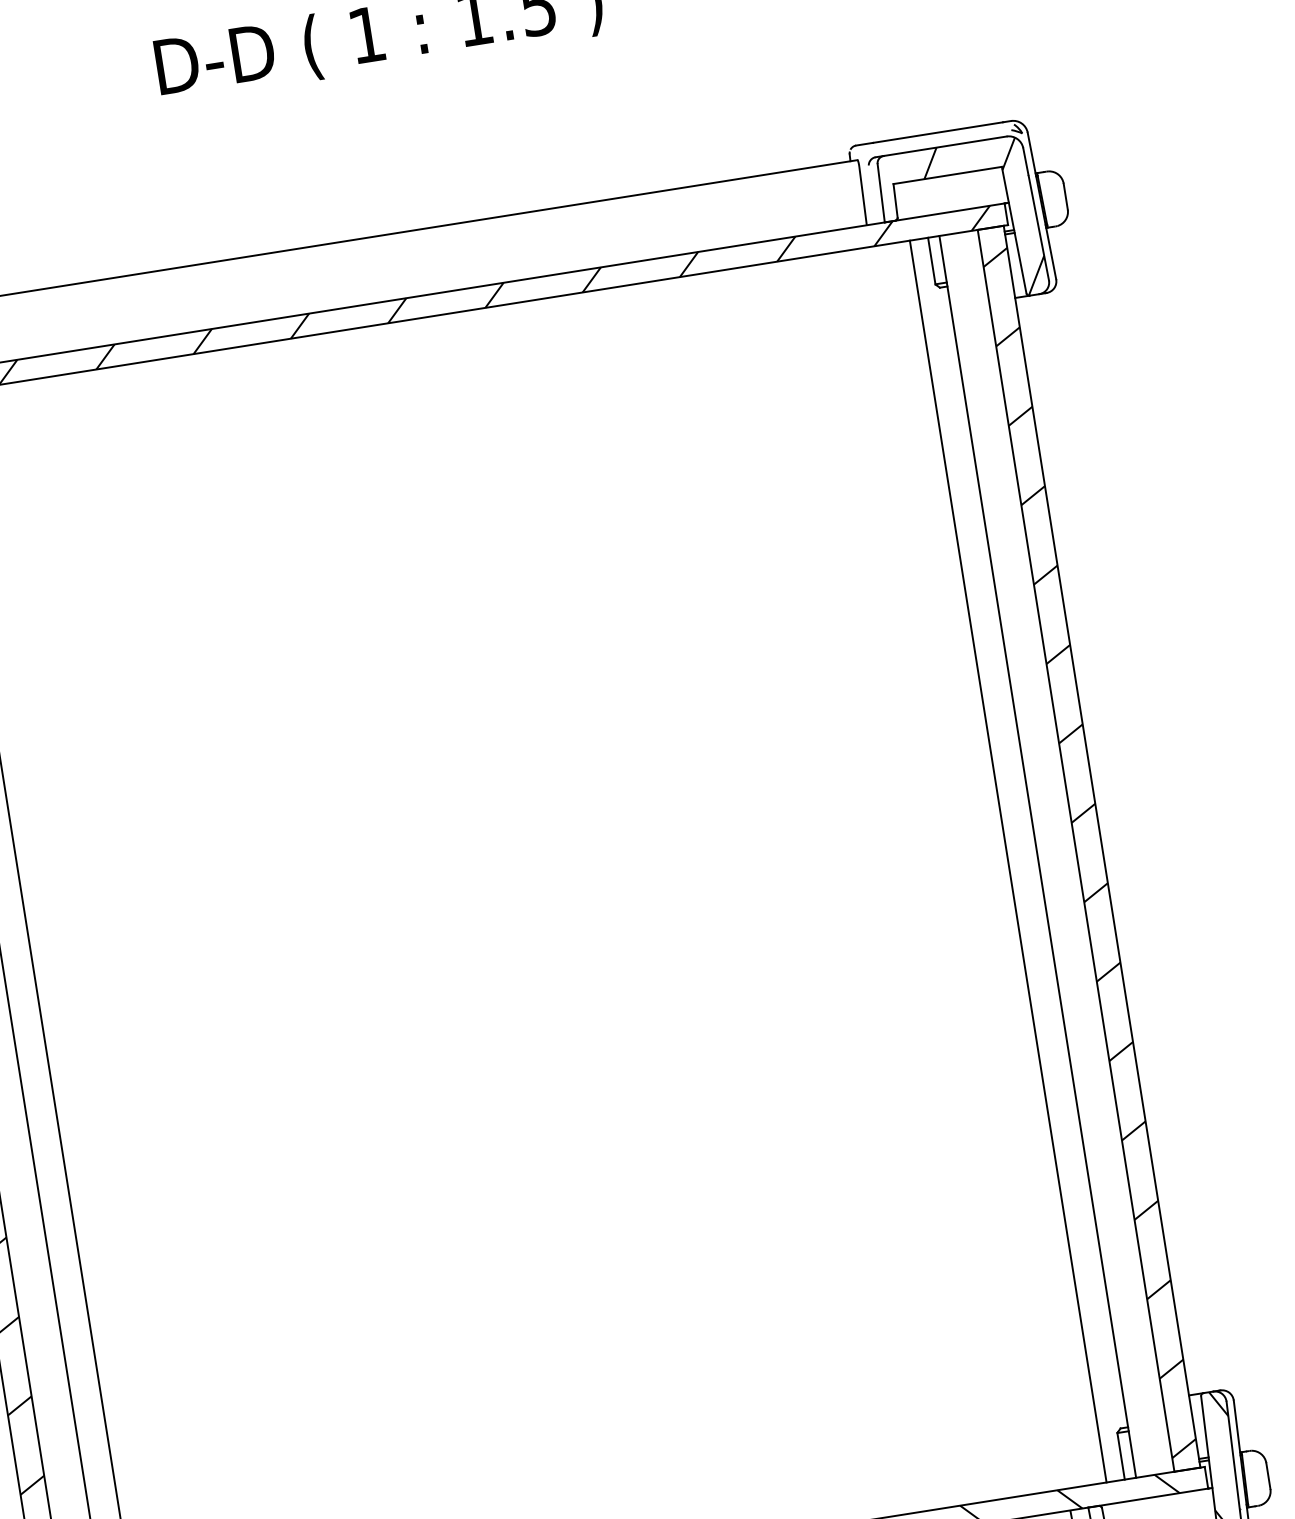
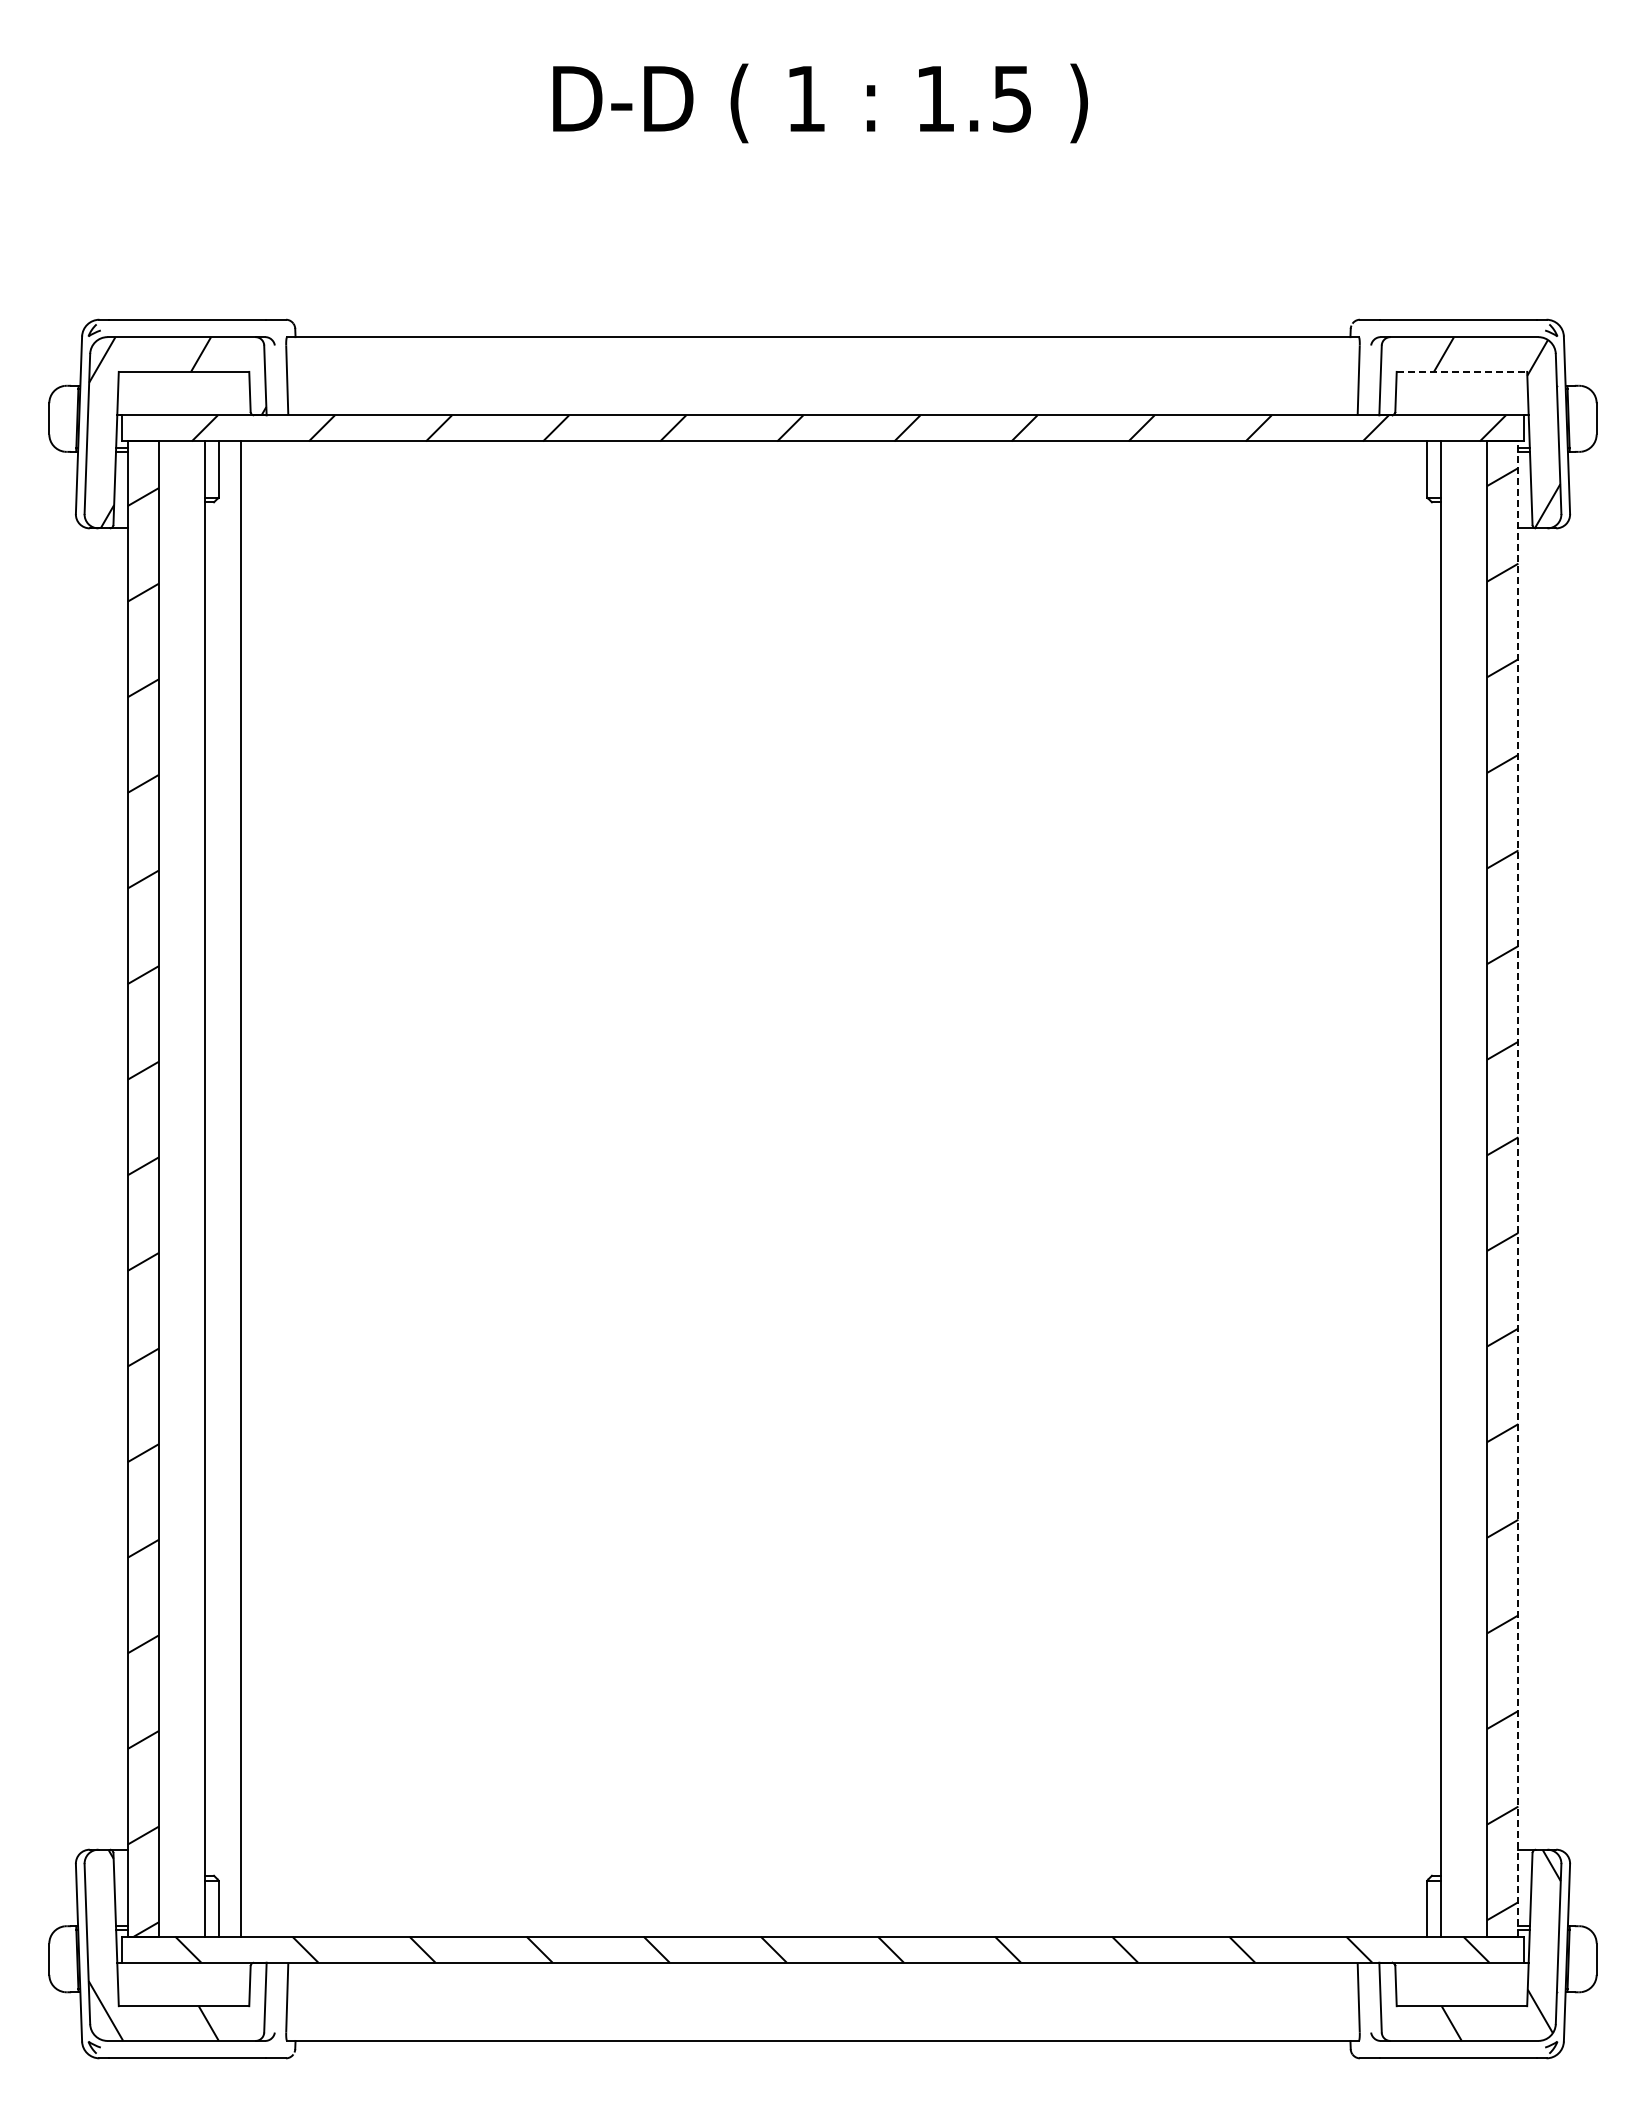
line: (948, 175) -> (1462, 371), solid -> dashed
line: (1102, 847) -> (1518, 1189), solid -> dashed
line: (1008, 861) -> (1405, 1188), removed

